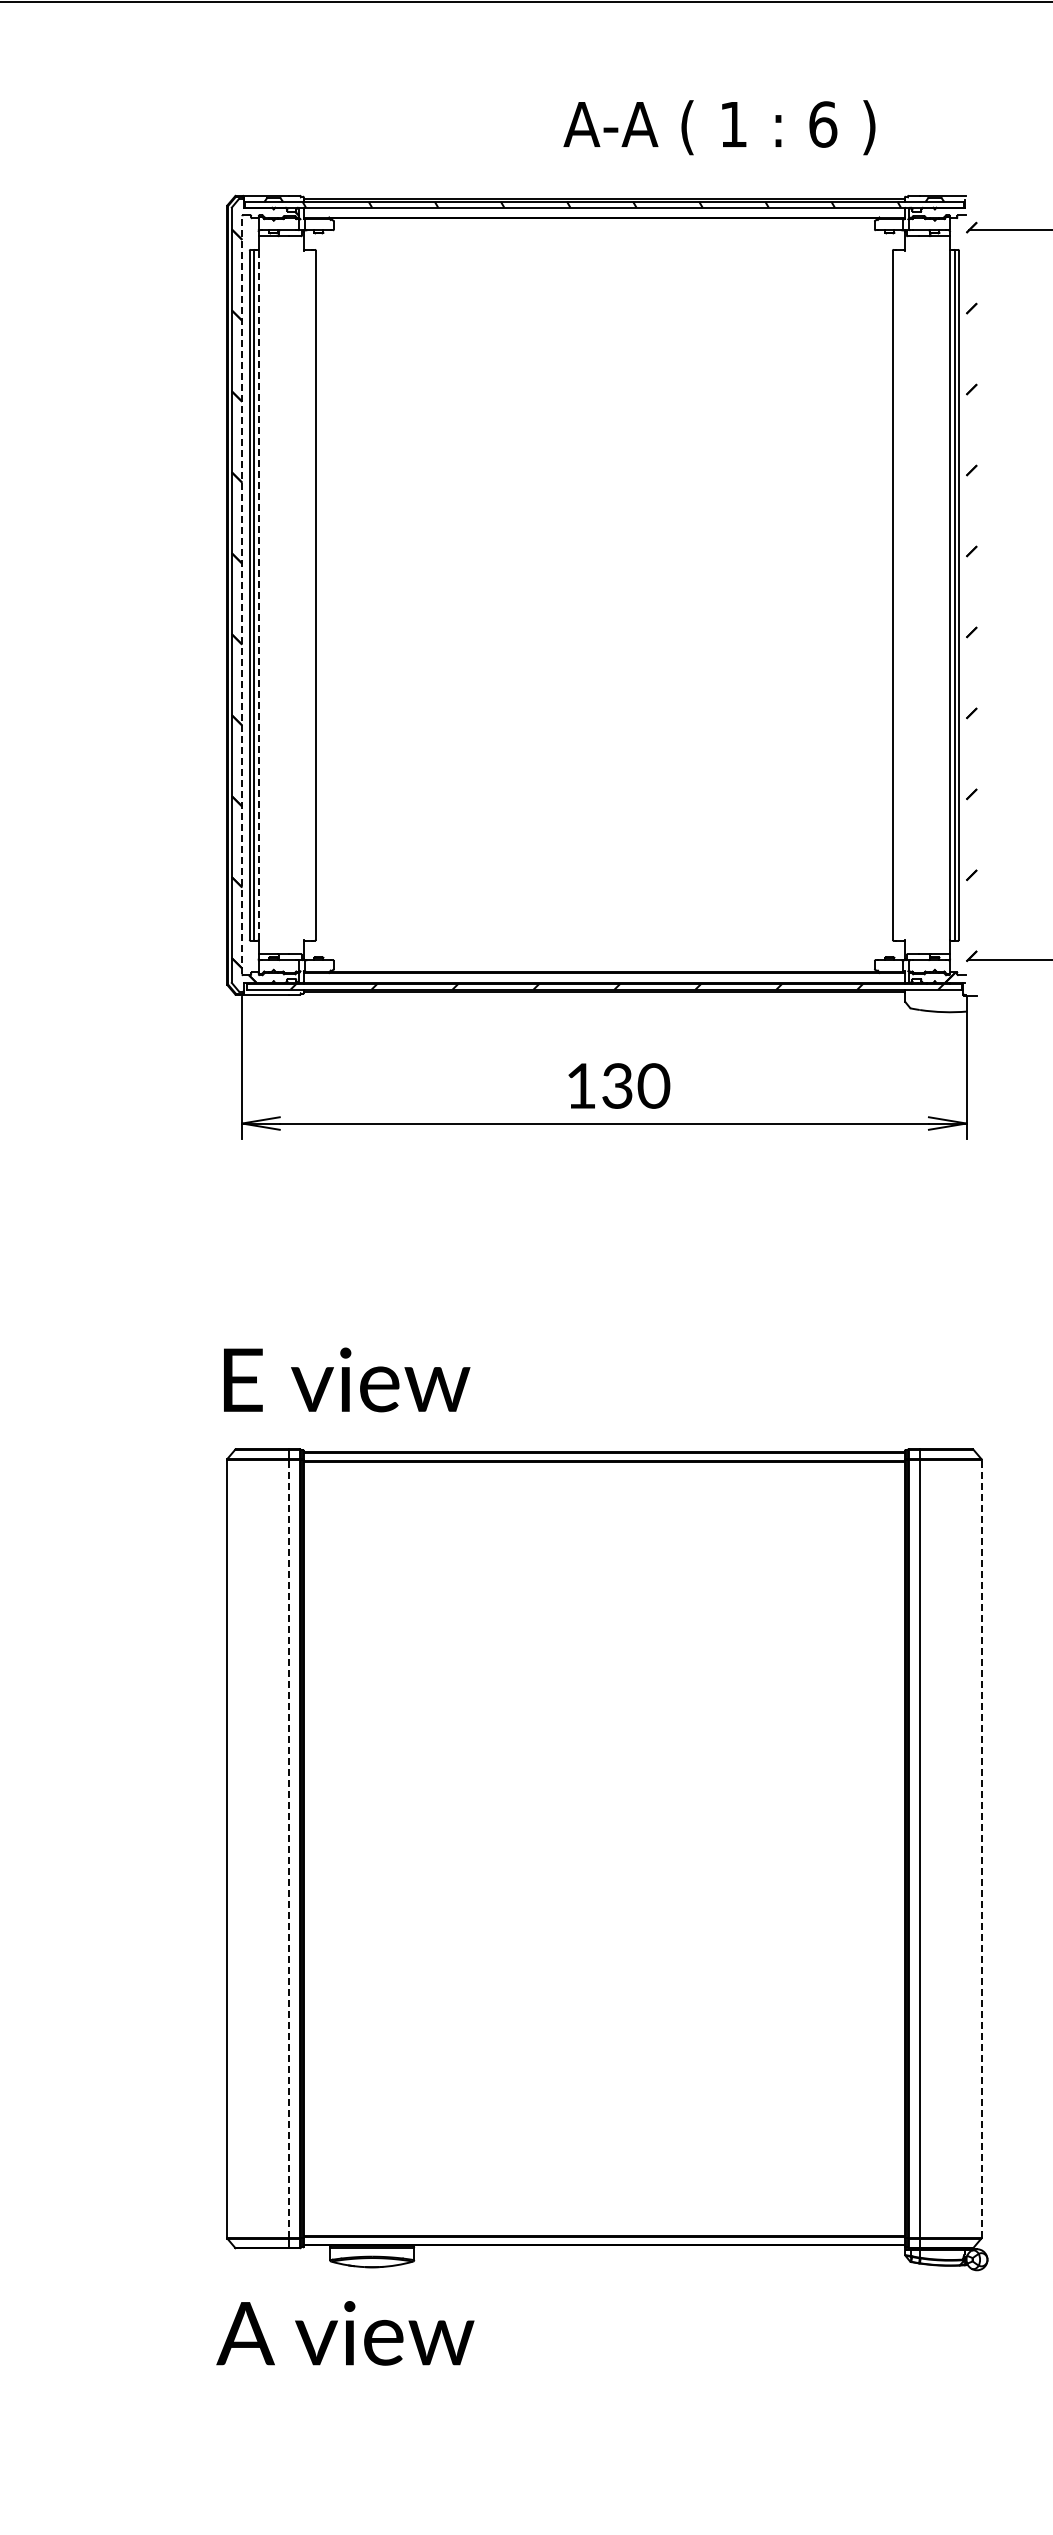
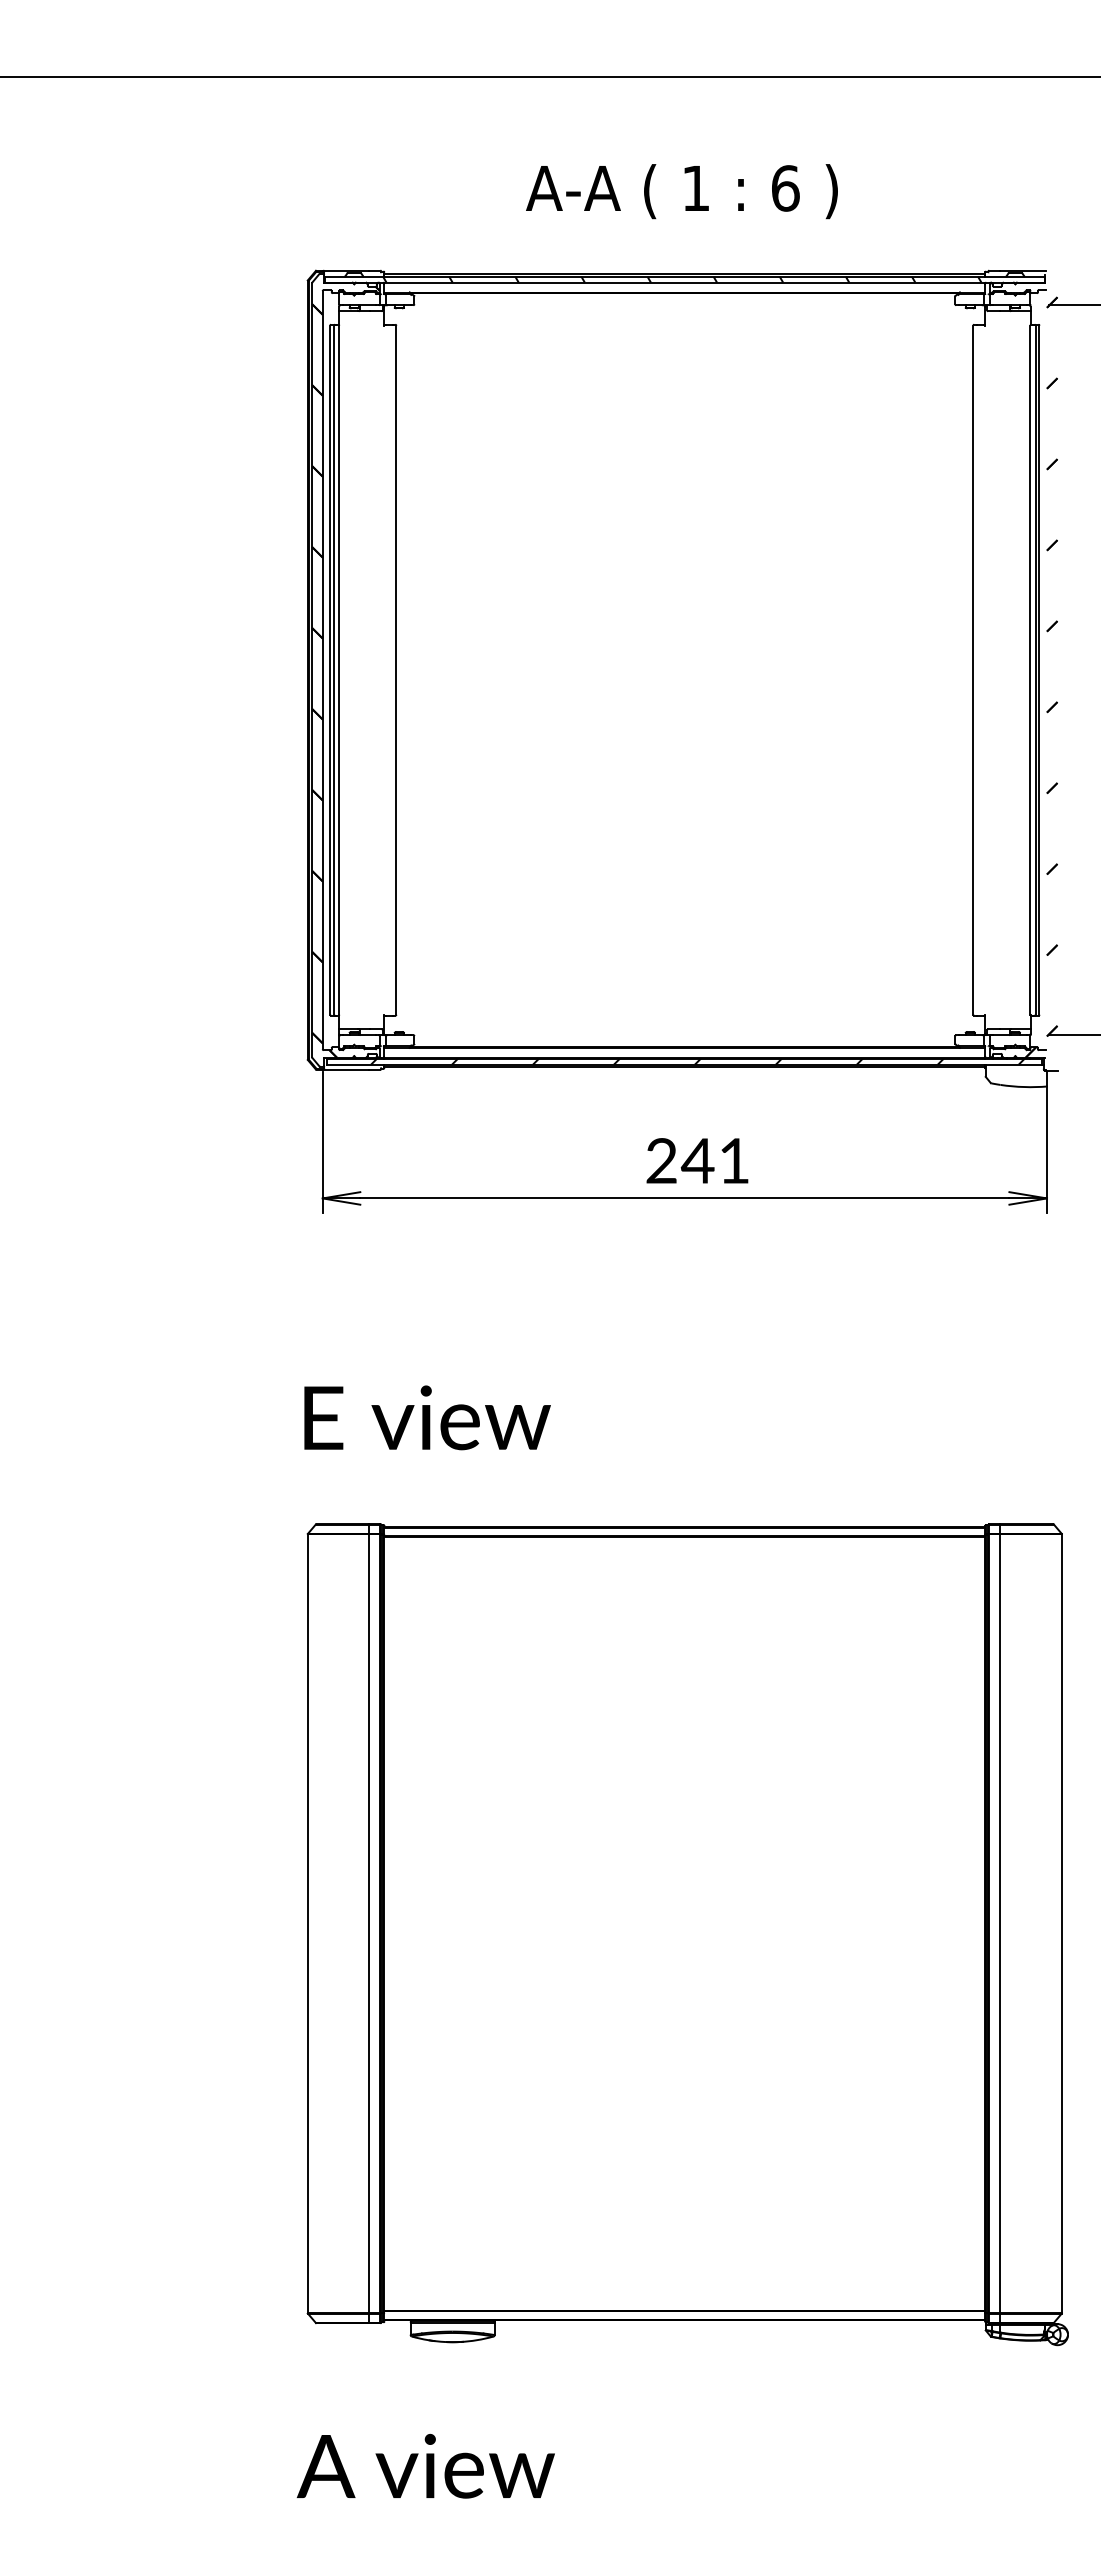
text: (719, 127) -> (681, 191), moved
line: (242, 594) -> (322, 669), dashed -> solid
line: (259, 595) -> (339, 670), dashed -> solid
text: (618, 1085) -> (698, 1160), 130 -> 241
text: (347, 1379) -> (427, 1417), moved
line: (289, 1848) -> (369, 1923), dashed -> solid
line: (982, 1848) -> (1062, 1923), dashed -> solid
text: (345, 2332) -> (425, 2465), moved

